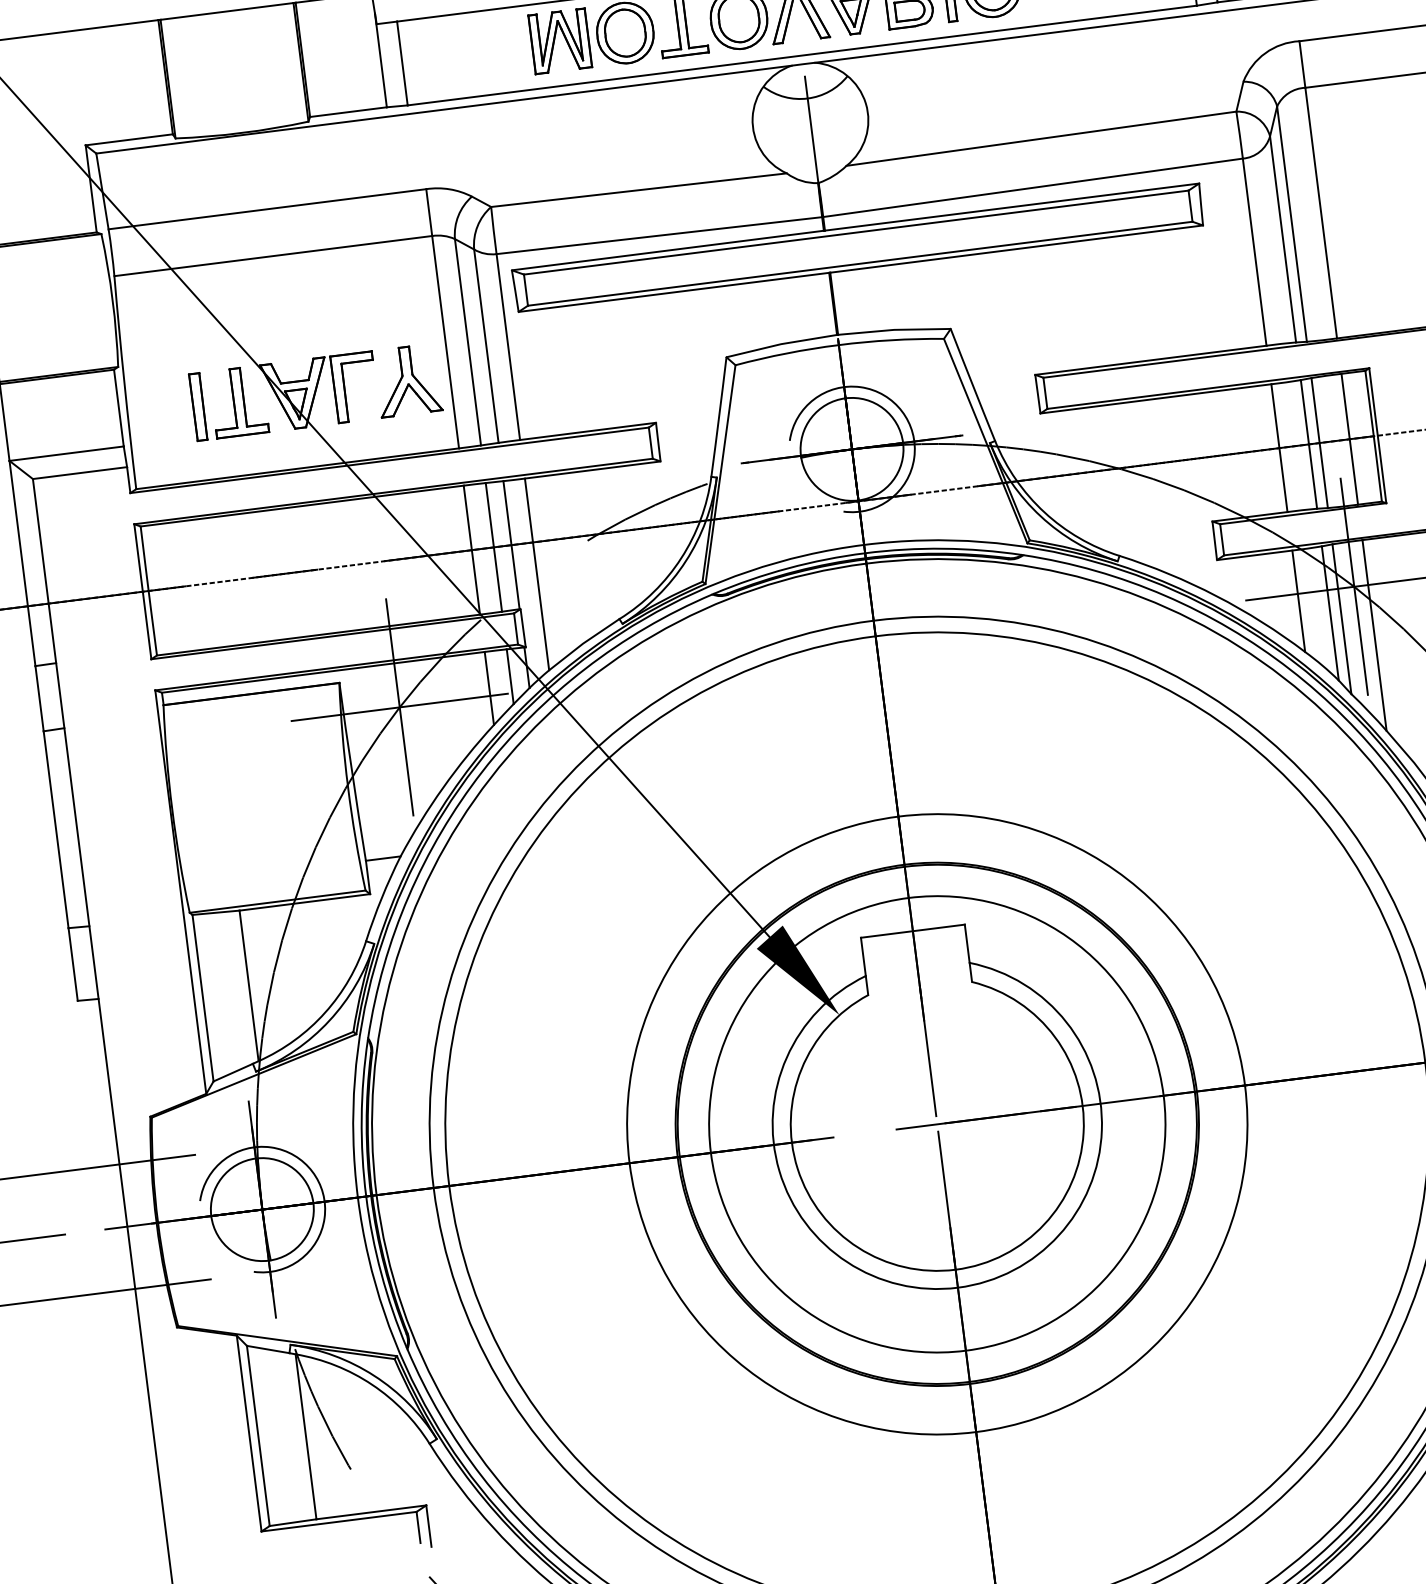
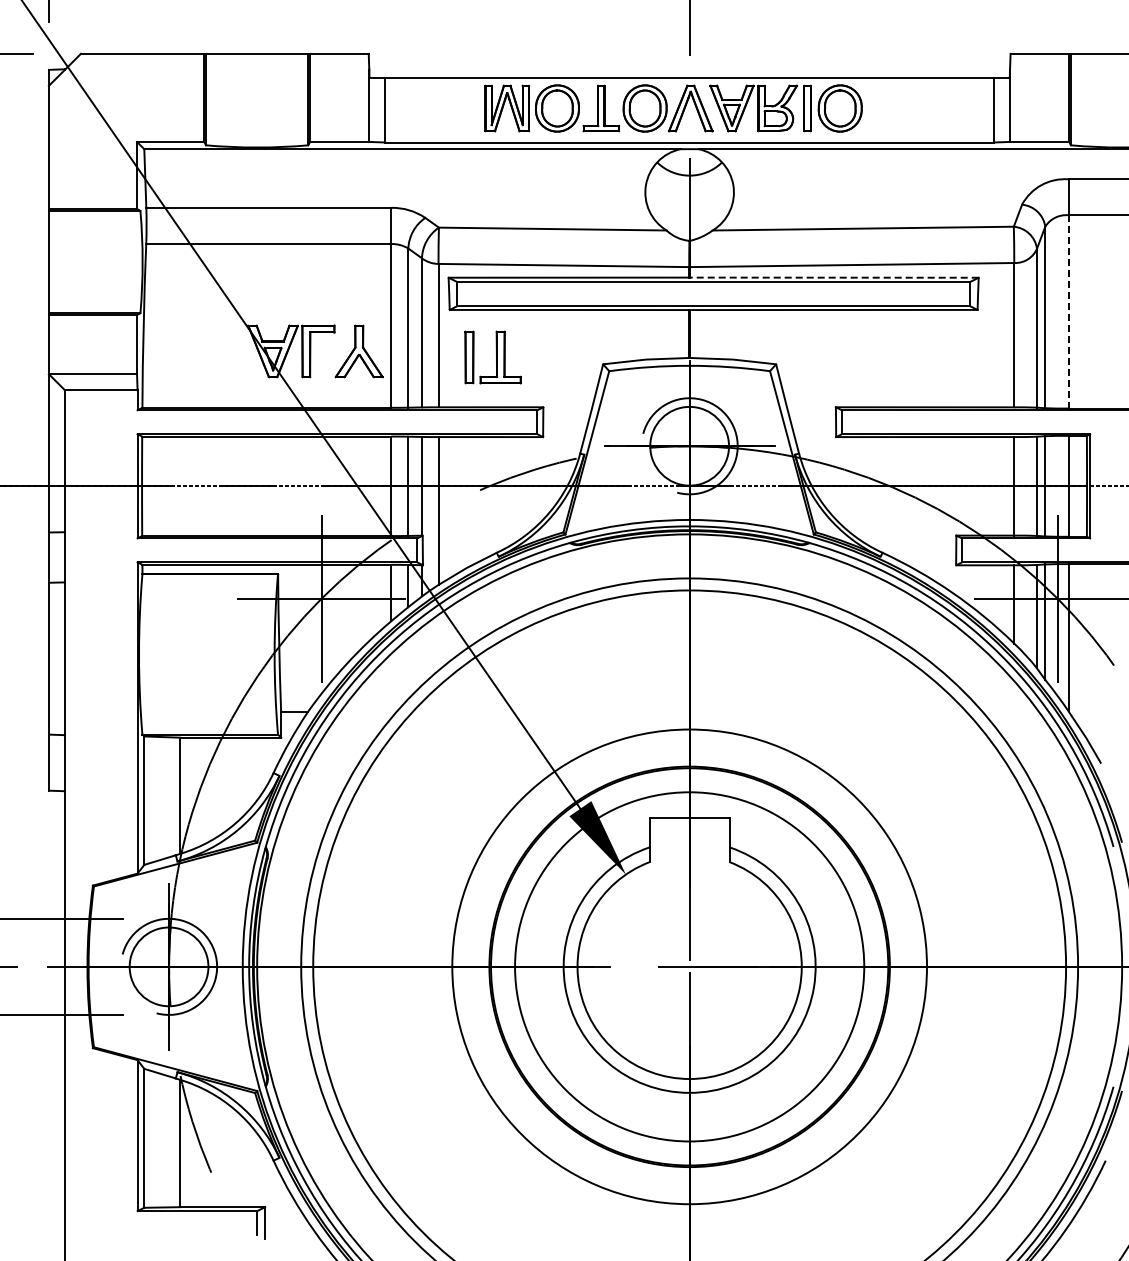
line: (1010, 207) -> (833, 277), solid -> dashed
line: (1321, 212) -> (1068, 311), solid -> dashed
part: (228, 403) -> (492, 357), moved

